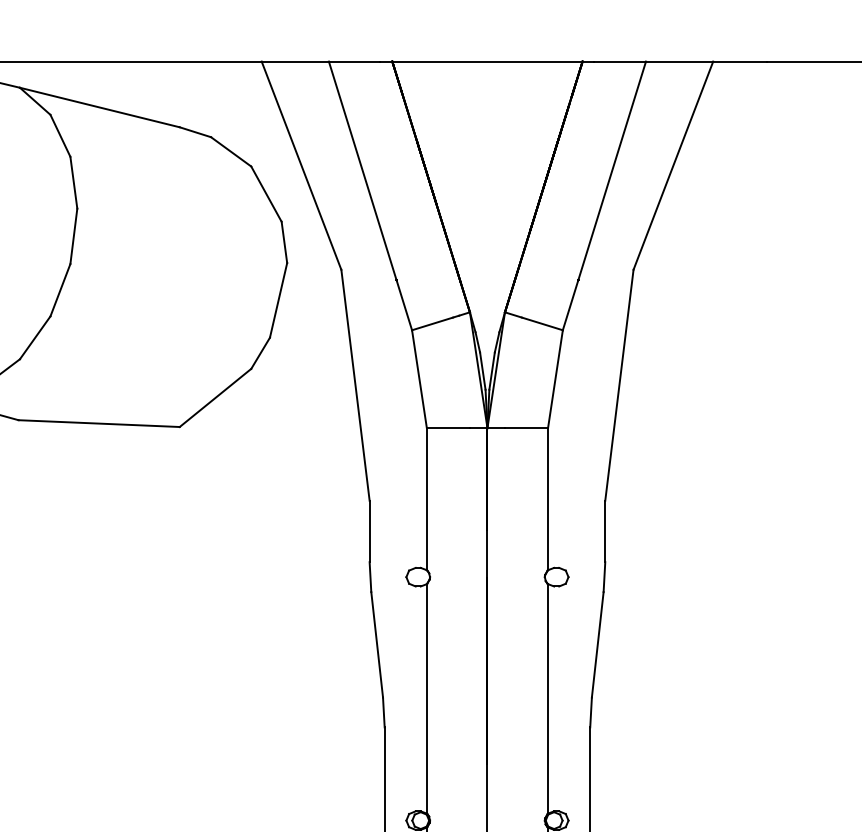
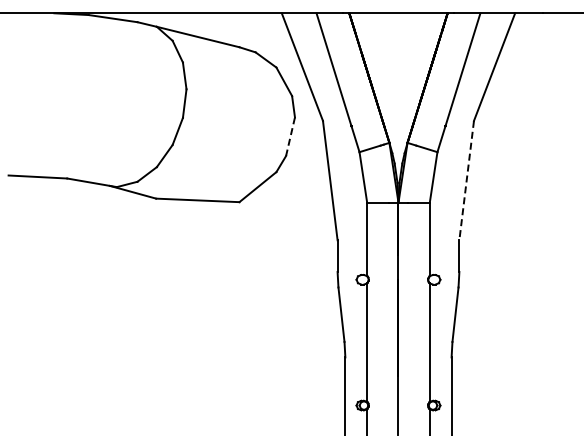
line: (278, 299) -> (290, 136), solid -> dashed
line: (619, 387) -> (466, 181), solid -> dashed

